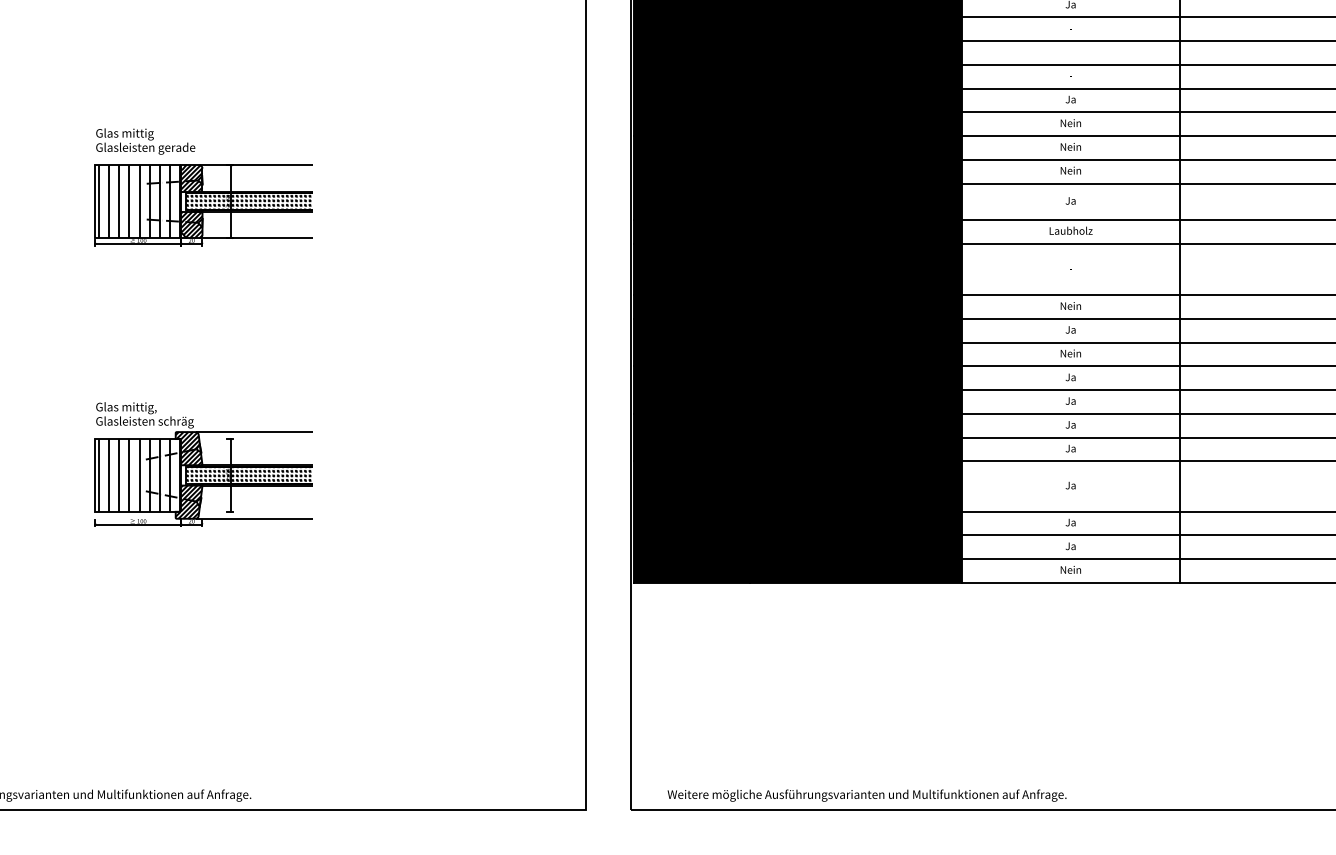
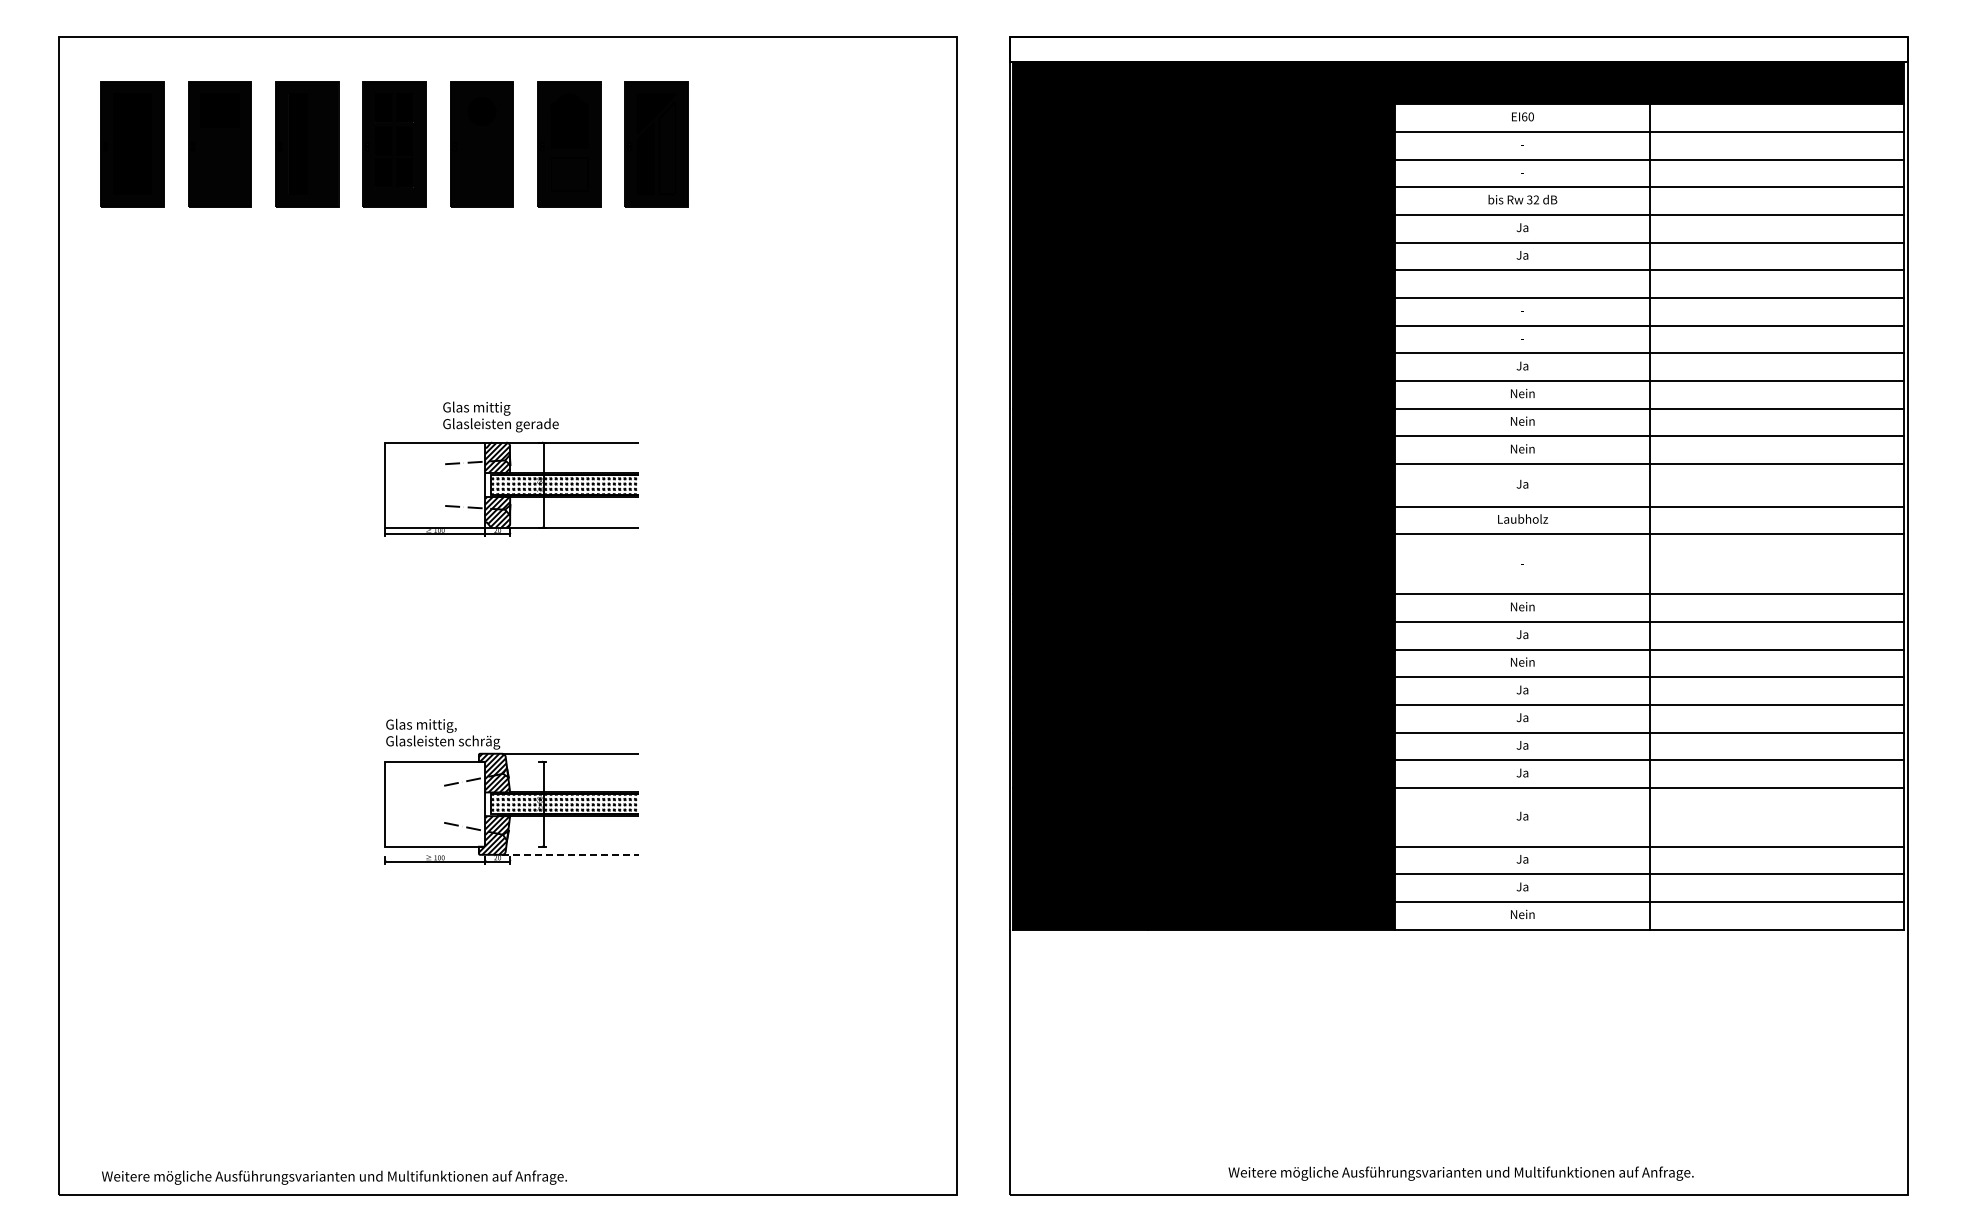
text: (145, 141) -> (500, 416), moved
hatch: (139, 201) -> (436, 484), removed
hatch: (139, 474) -> (436, 803), removed
line: (254, 518) -> (570, 854), solid -> dashed
text: (866, 795) -> (1460, 1173), moved

